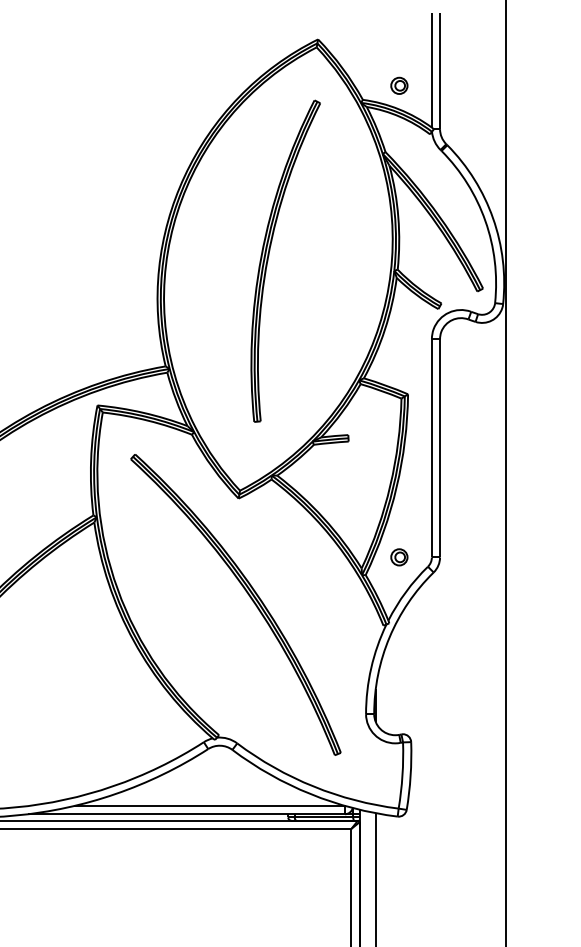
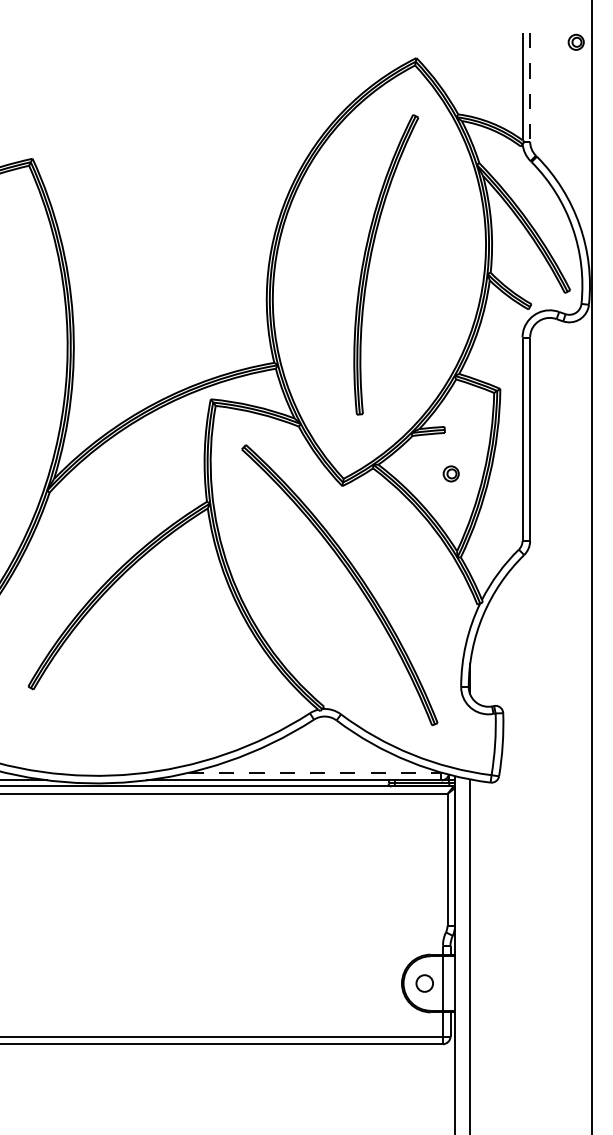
line: (440, 71) -> (530, 87), solid -> dashed
part: (398, 84) -> (575, 41), moved
part: (398, 556) -> (450, 473), moved
line: (209, 805) -> (315, 772), solid -> dashed

